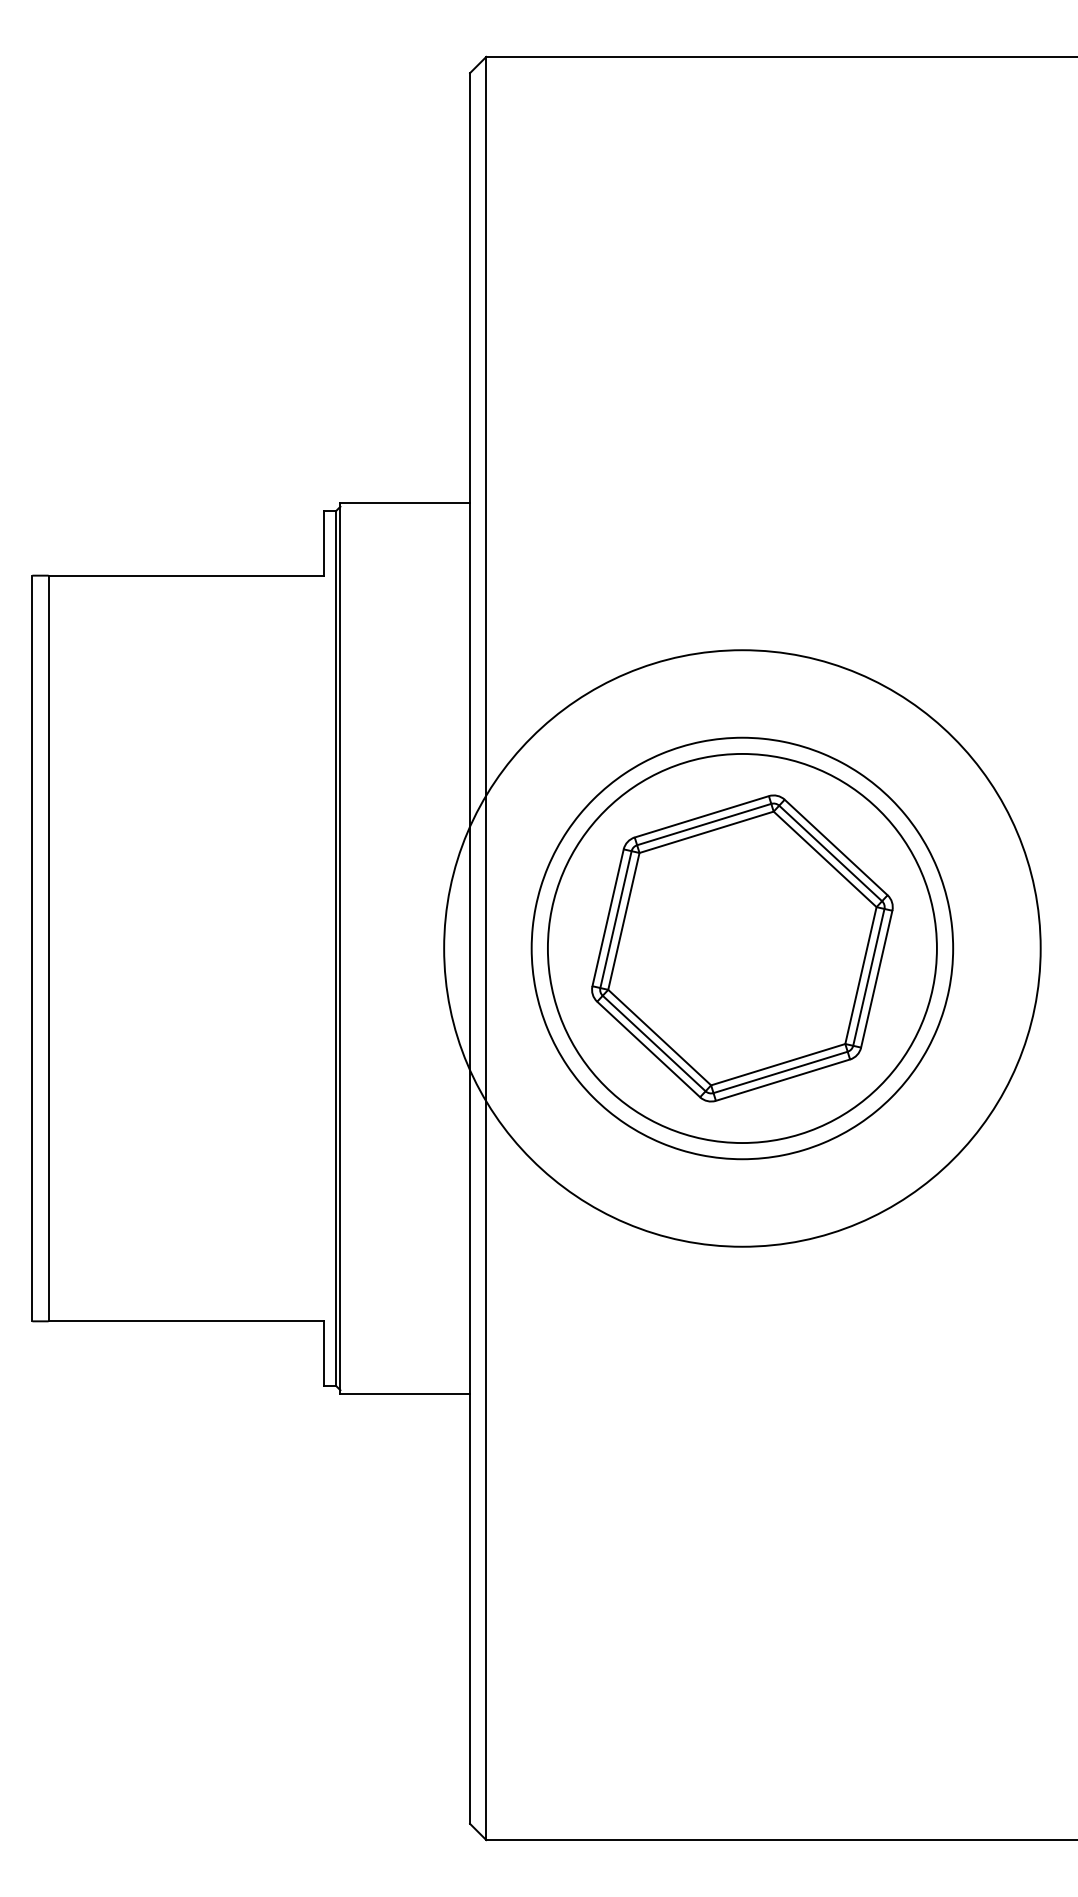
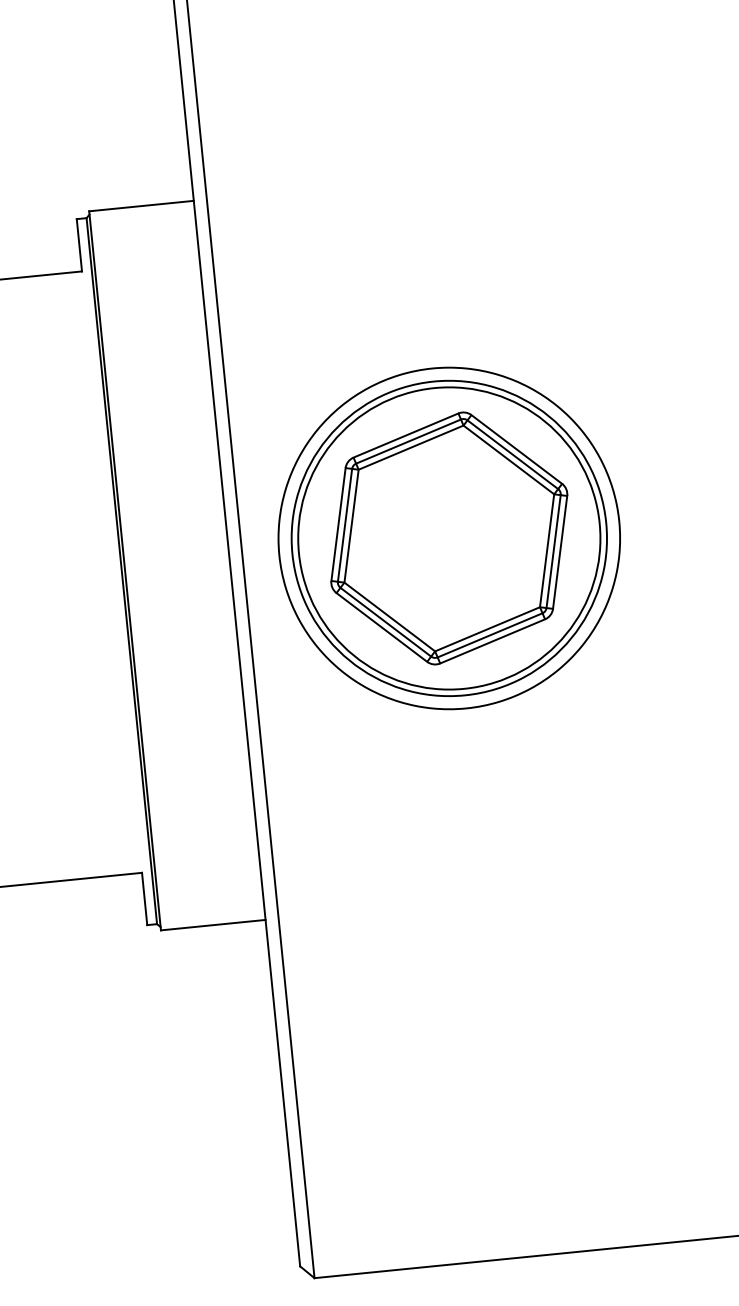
circle: (742, 948) -> (449, 538), size x0.62

